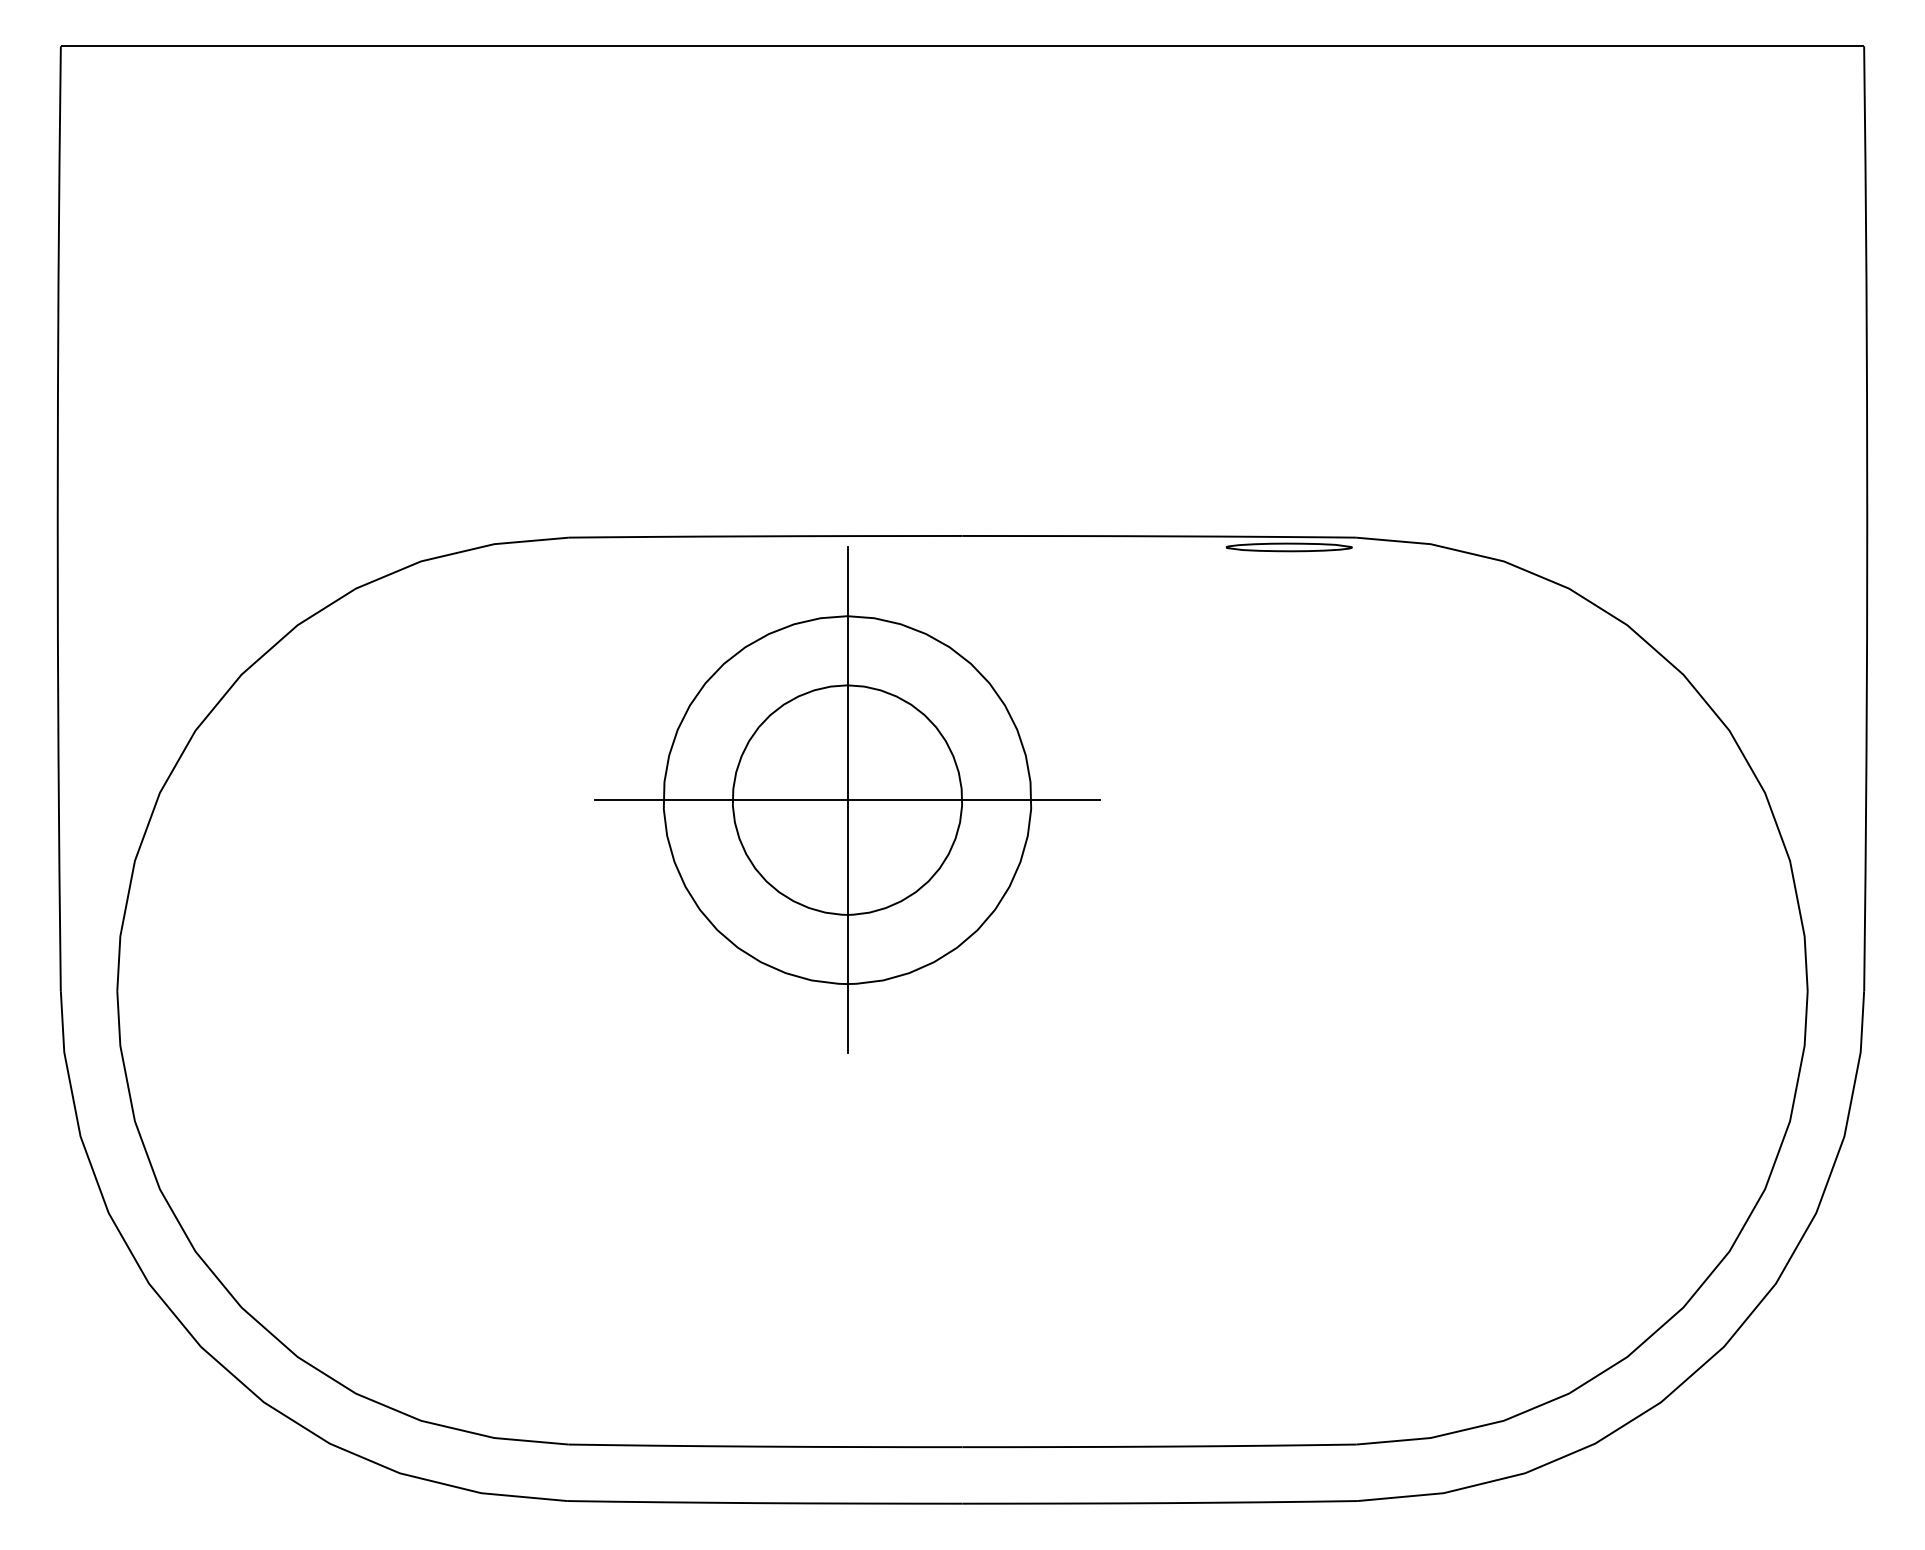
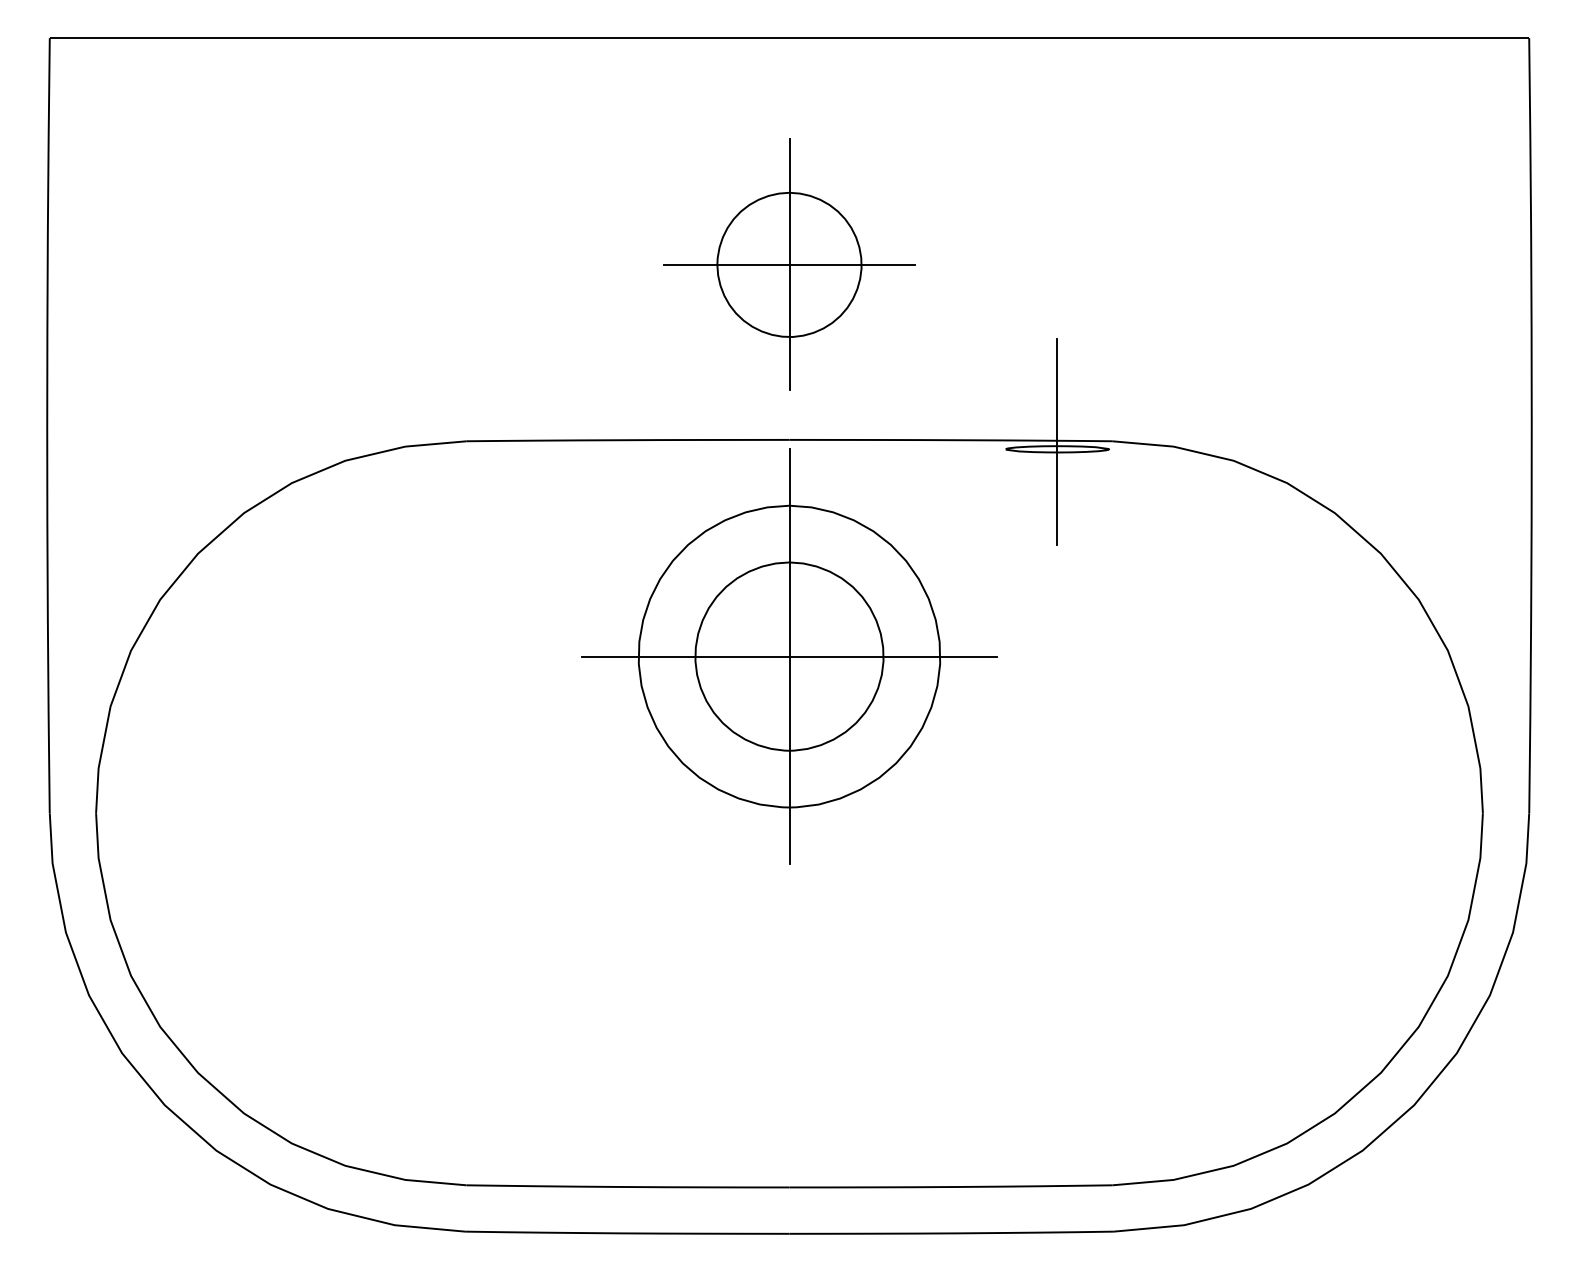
part: (962, 322) -> (789, 264), added
line: (1289, 537) -> (1057, 441), added
part: (847, 799) -> (789, 656), moved

